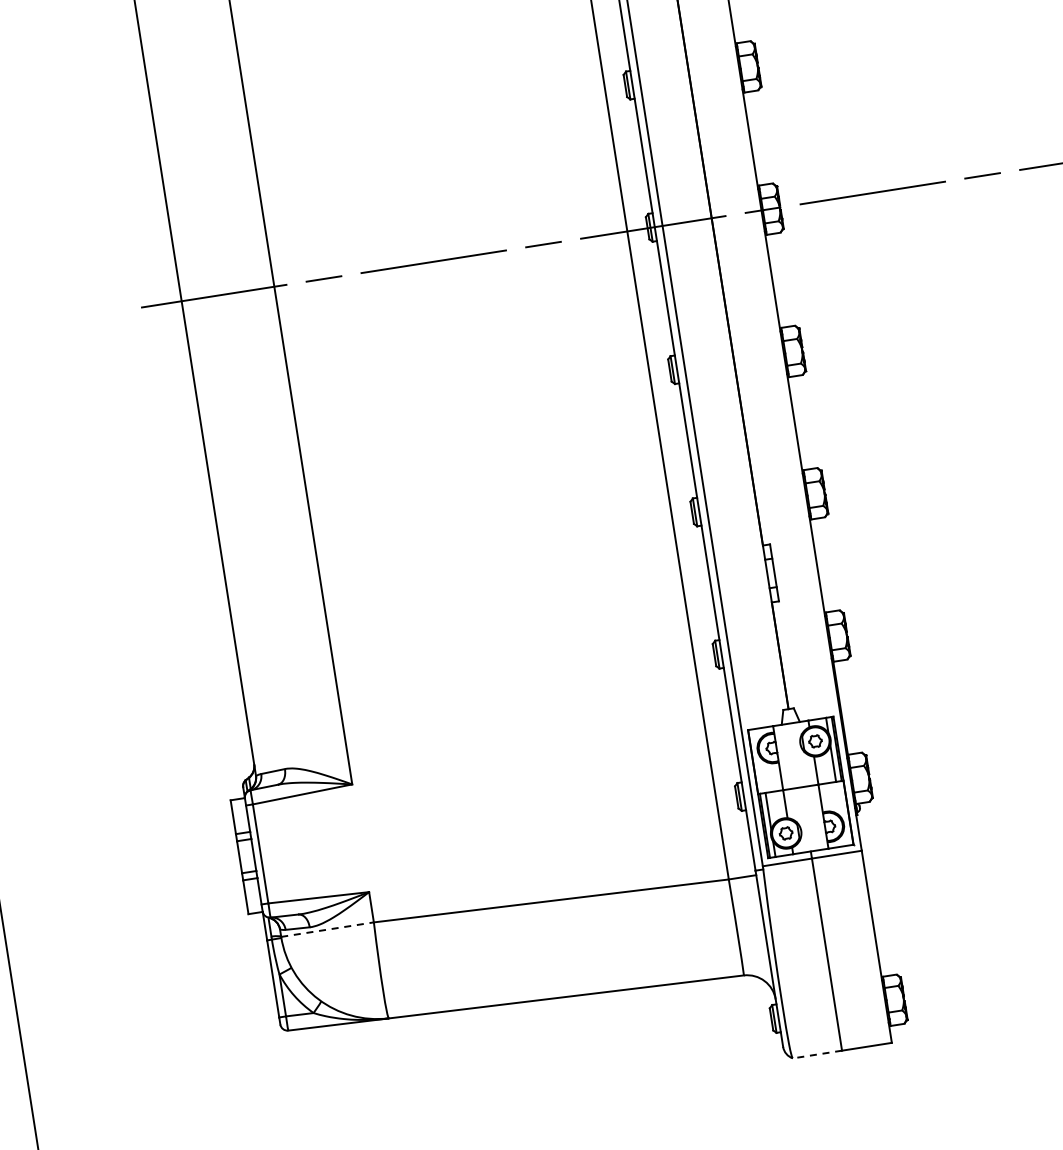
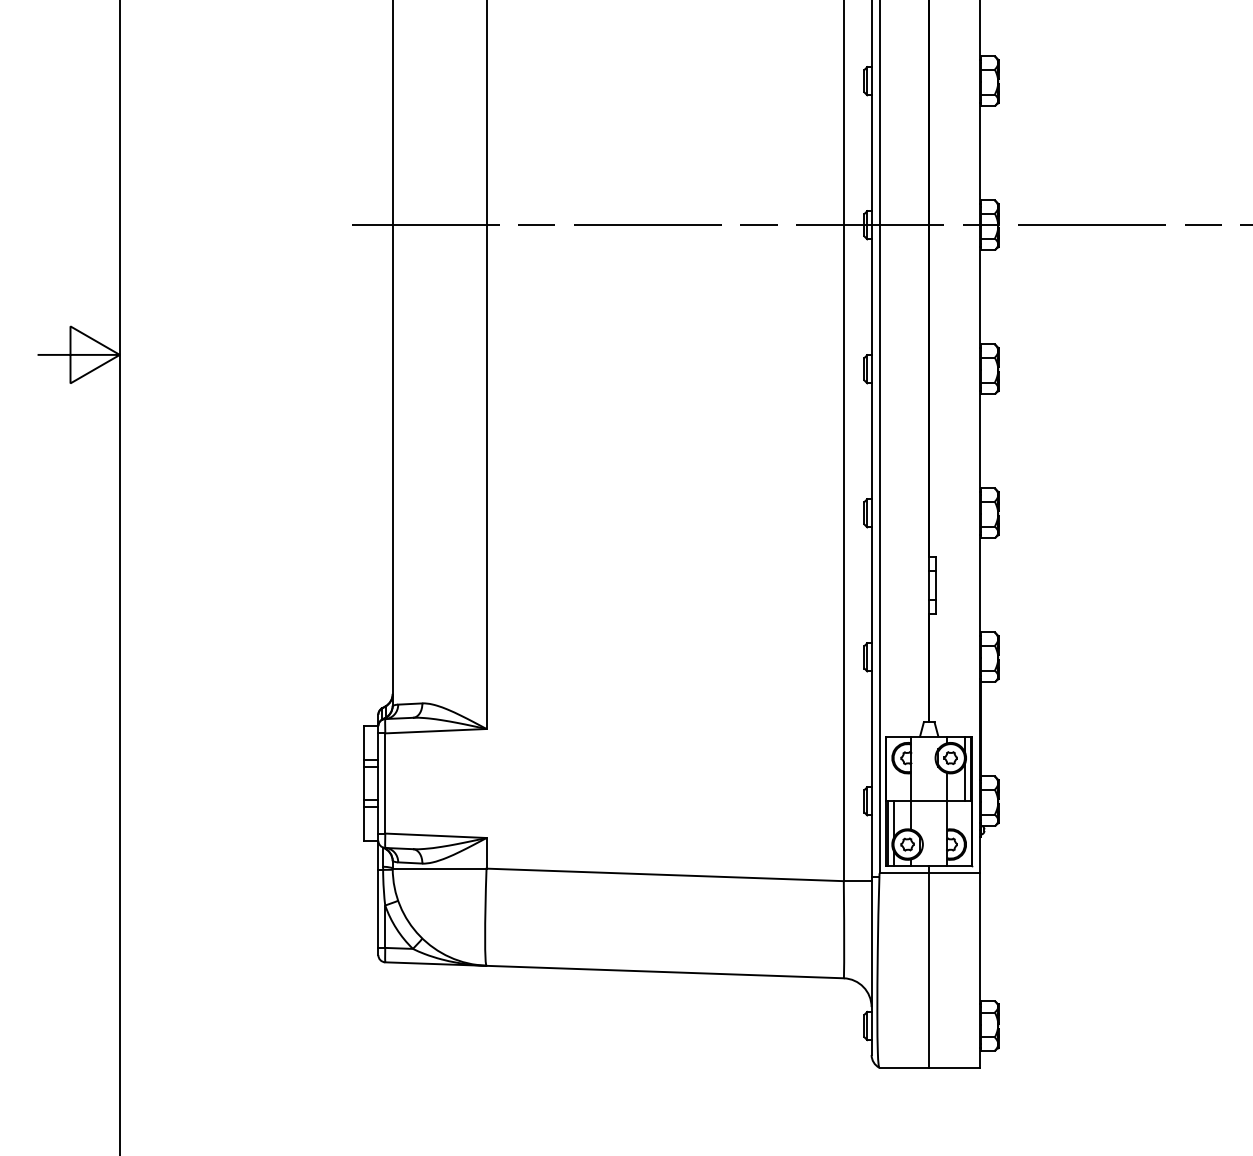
line: (327, 929) -> (439, 868), dashed -> solid
line: (817, 1054) -> (904, 1067), dashed -> solid

